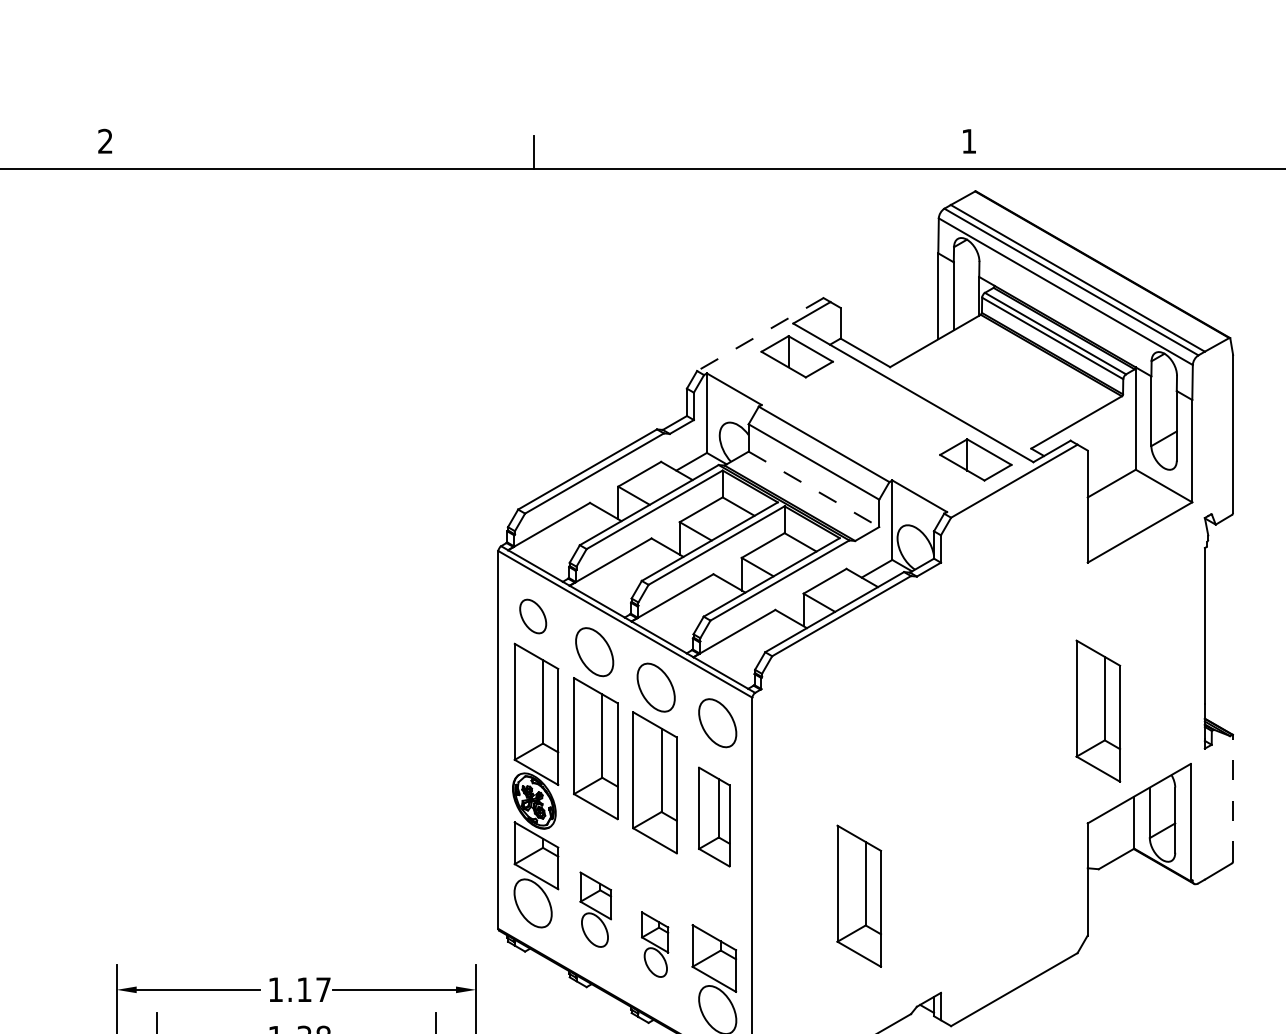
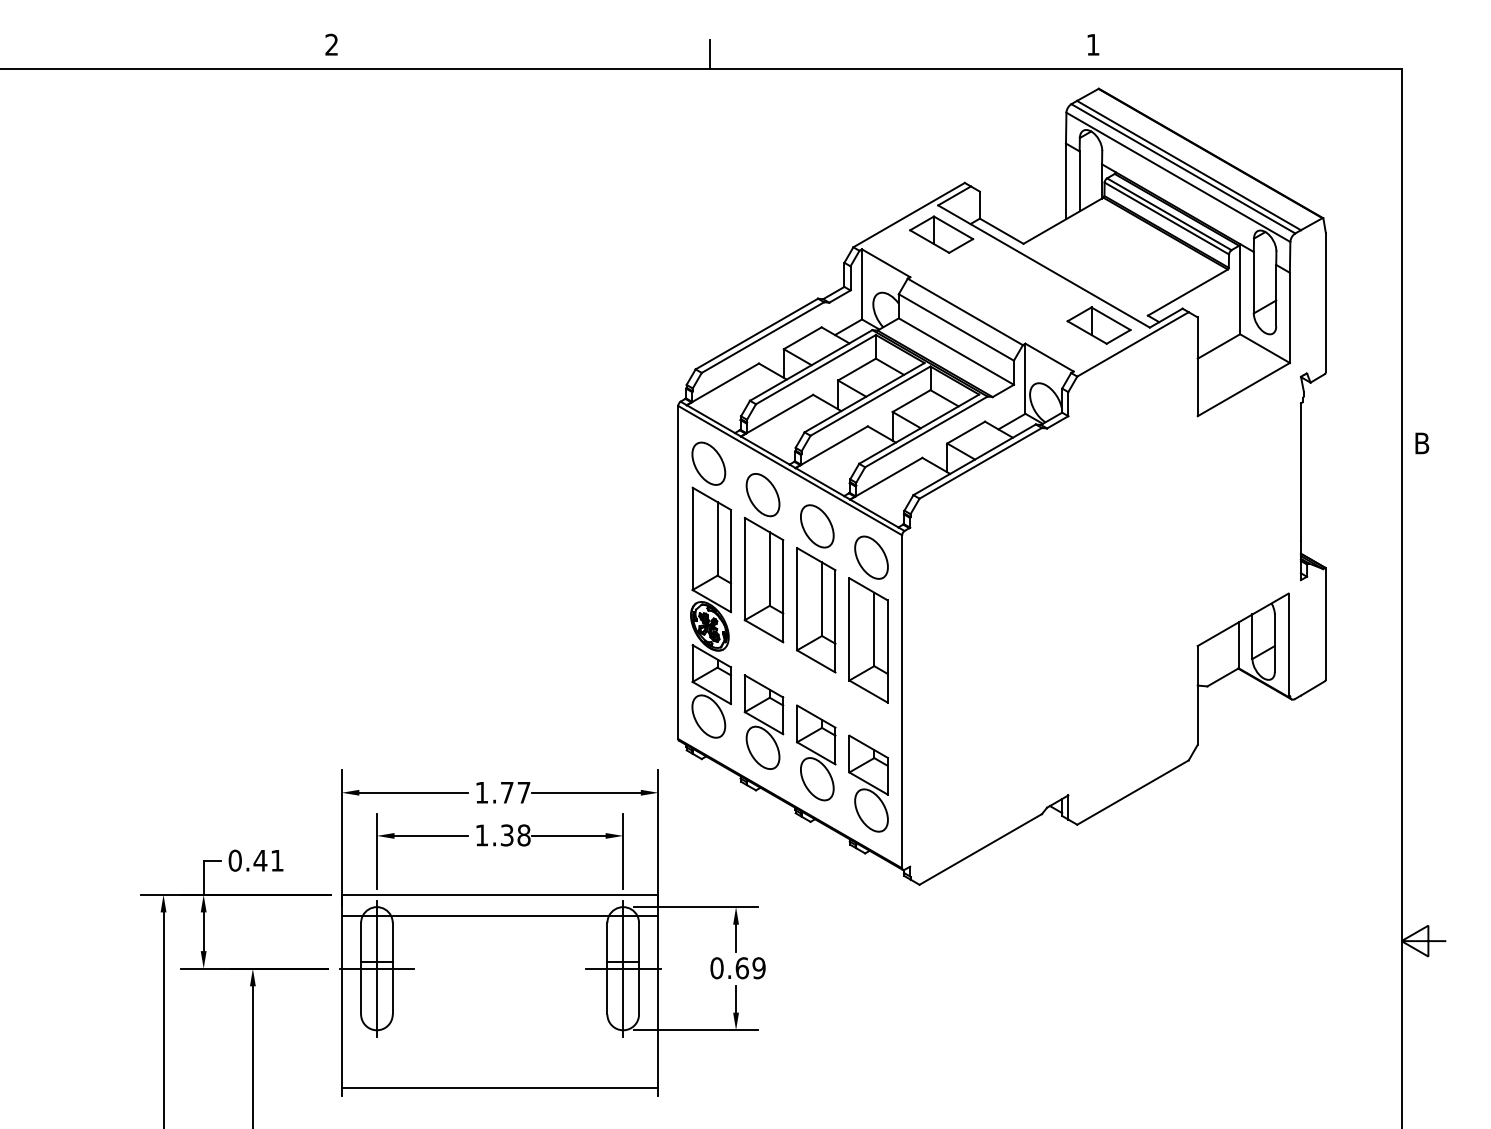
line: (759, 334) -> (908, 215), dashed -> solid
line: (814, 489) -> (956, 351), dashed -> solid
part: (532, 616) -> (708, 463), size x1.43
part: (1097, 710) -> (1206, 546), removed
line: (1232, 797) -> (1325, 623), dashed -> solid
part: (714, 817) -> (868, 640), size x1.43
part: (859, 896) -> (996, 710), removed
part: (595, 909) -> (763, 721), size x1.43
part: (655, 944) -> (816, 752), size x1.67
text: (304, 989) -> (507, 792), 1.17 -> 1.77

